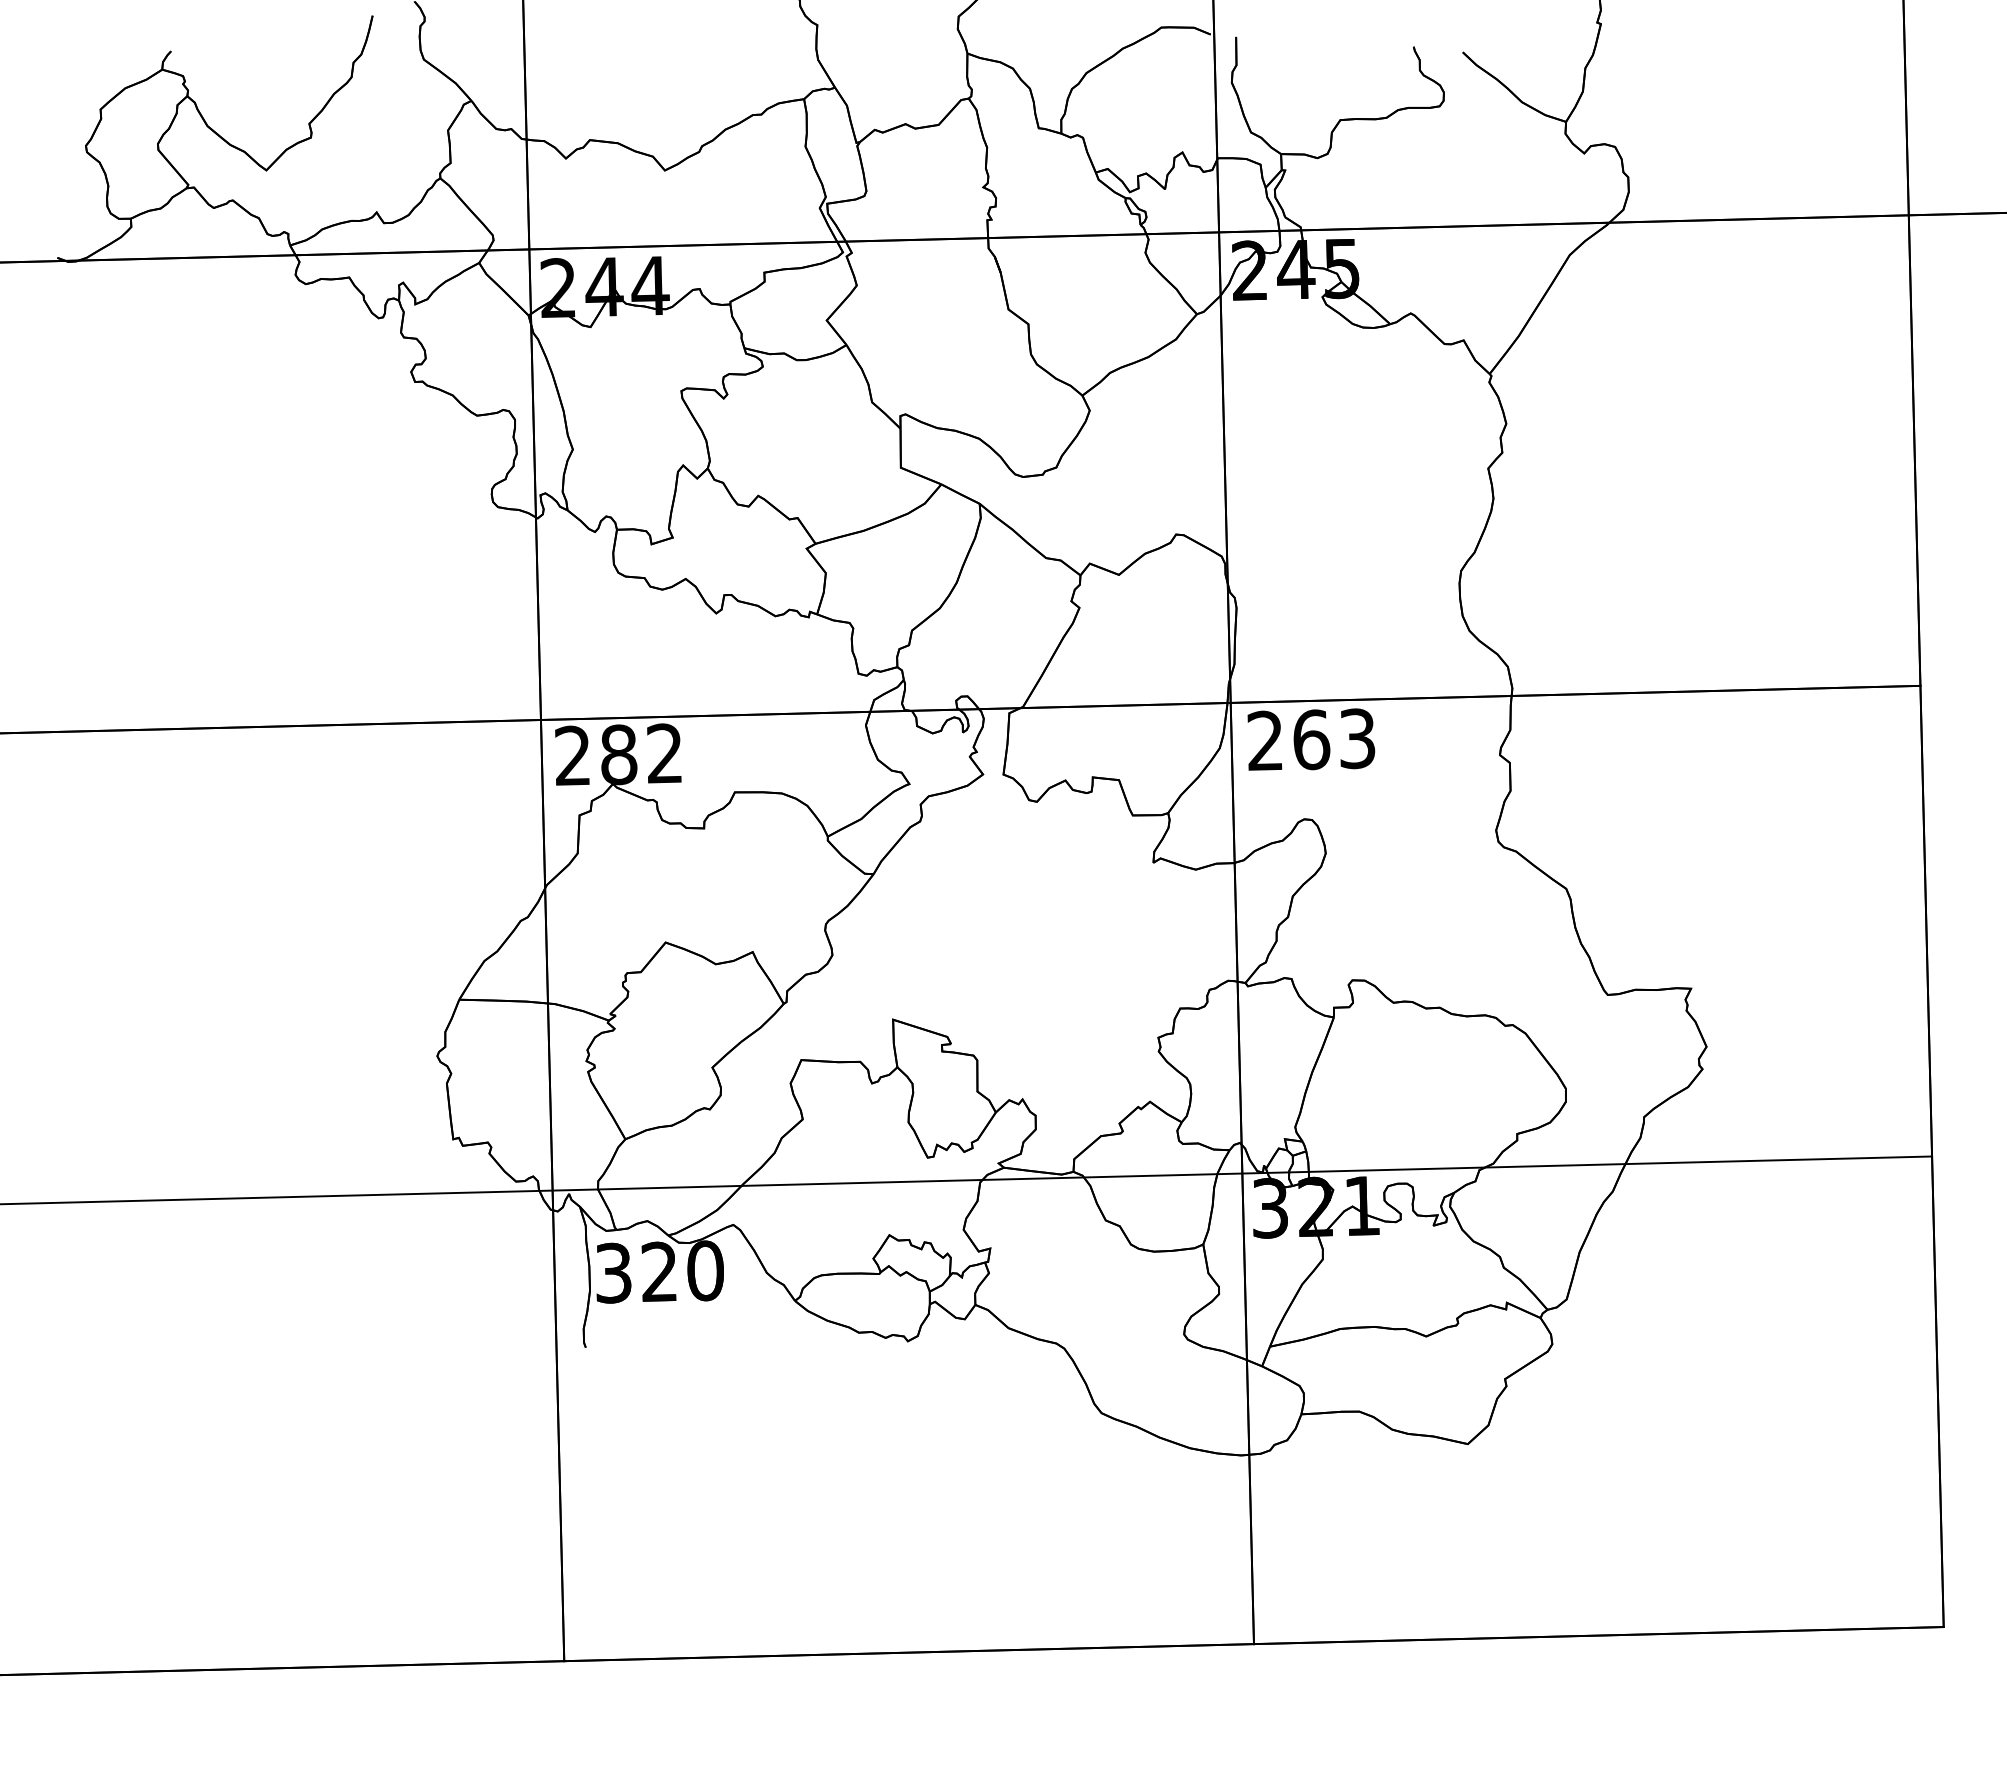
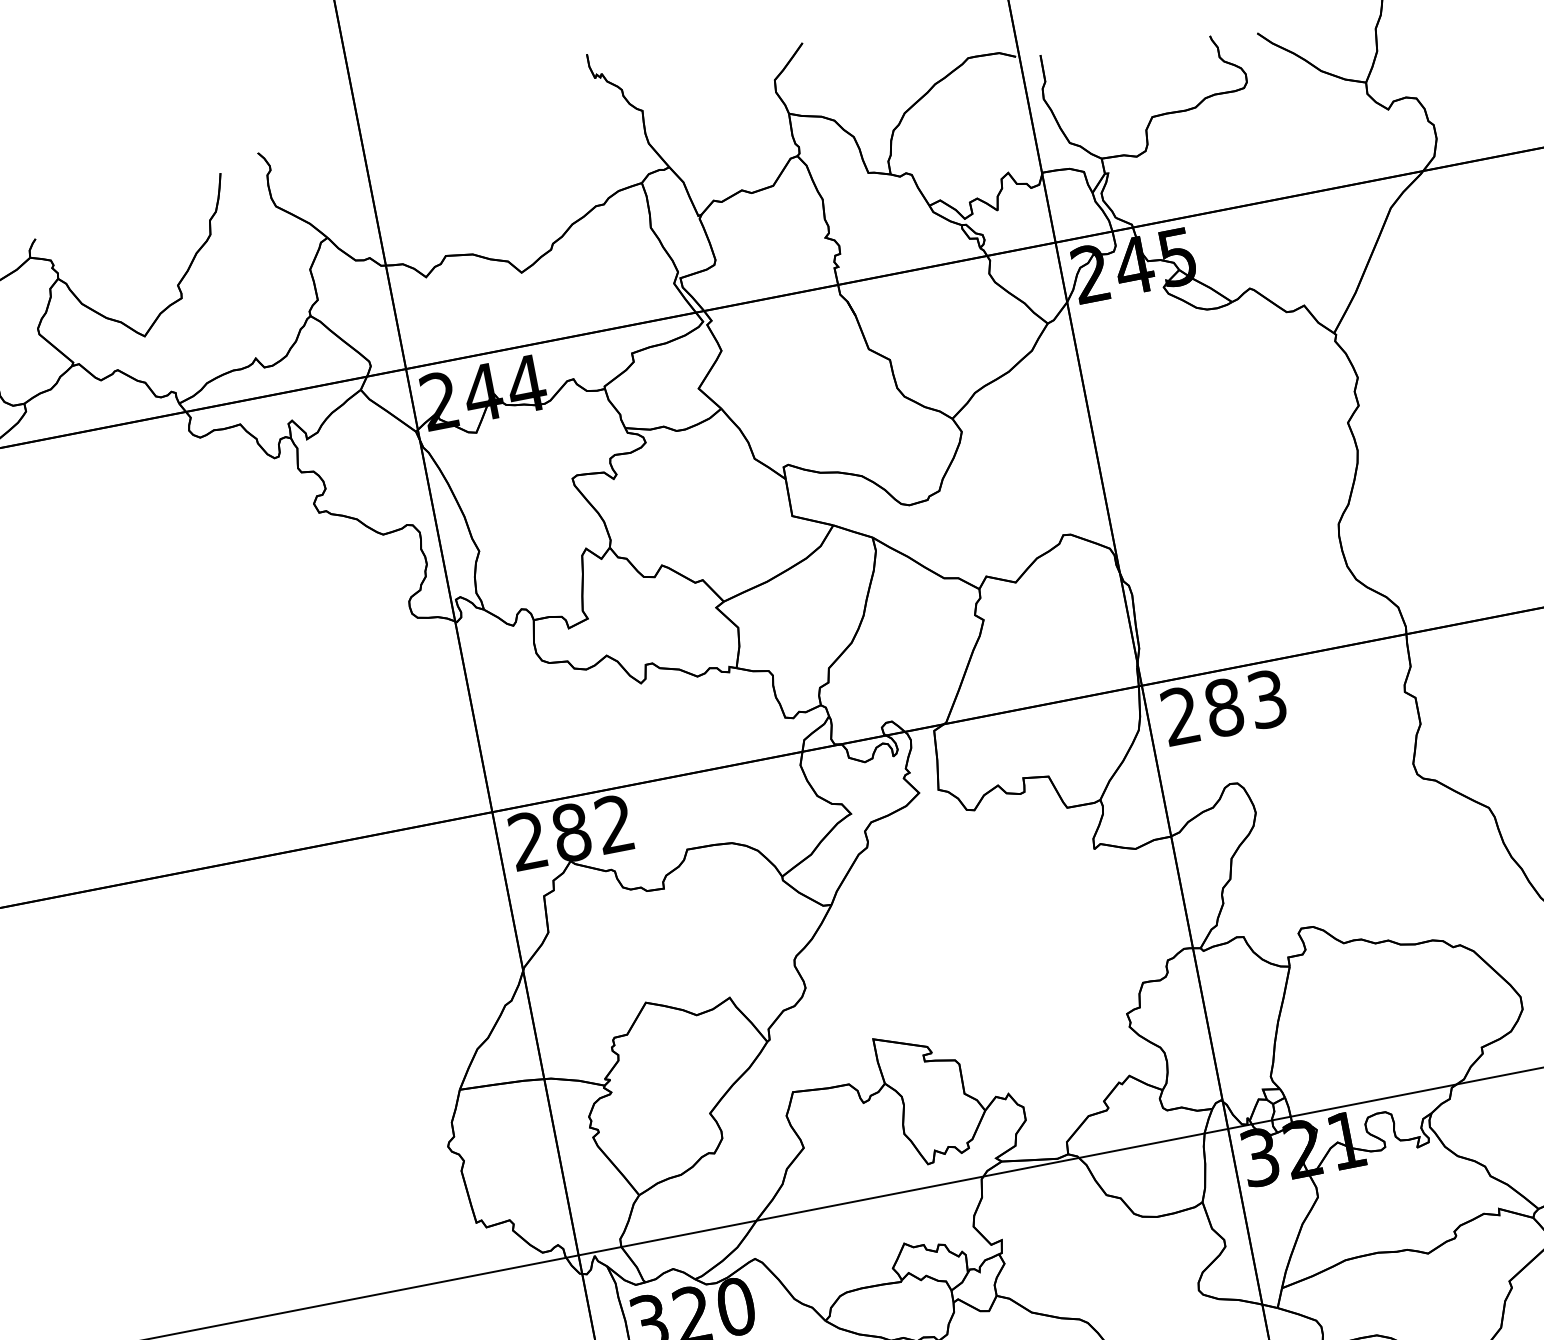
text: (1311, 739) -> (1224, 707), 263 -> 283

